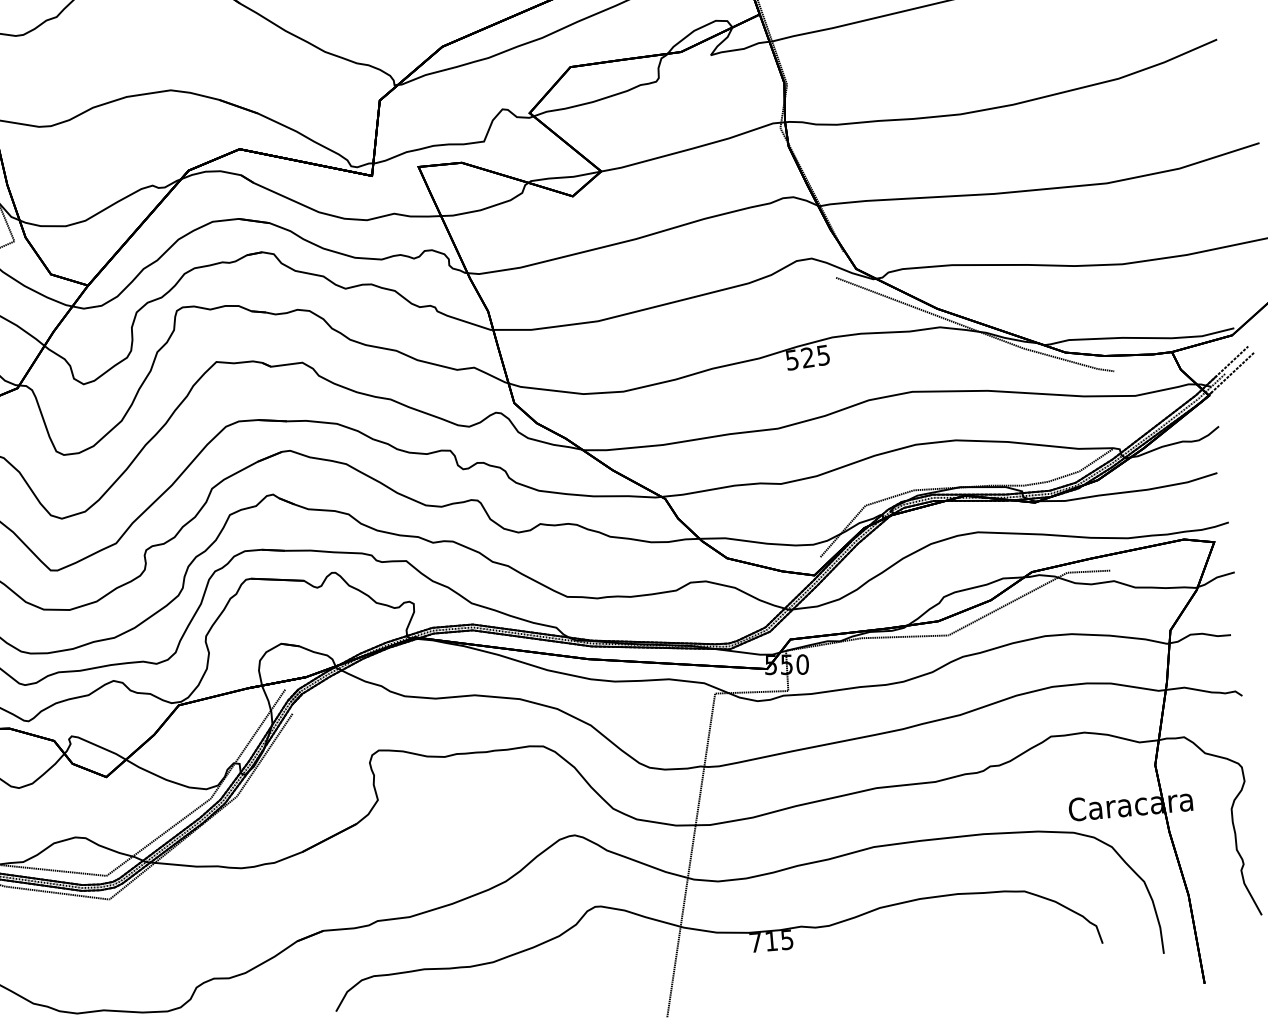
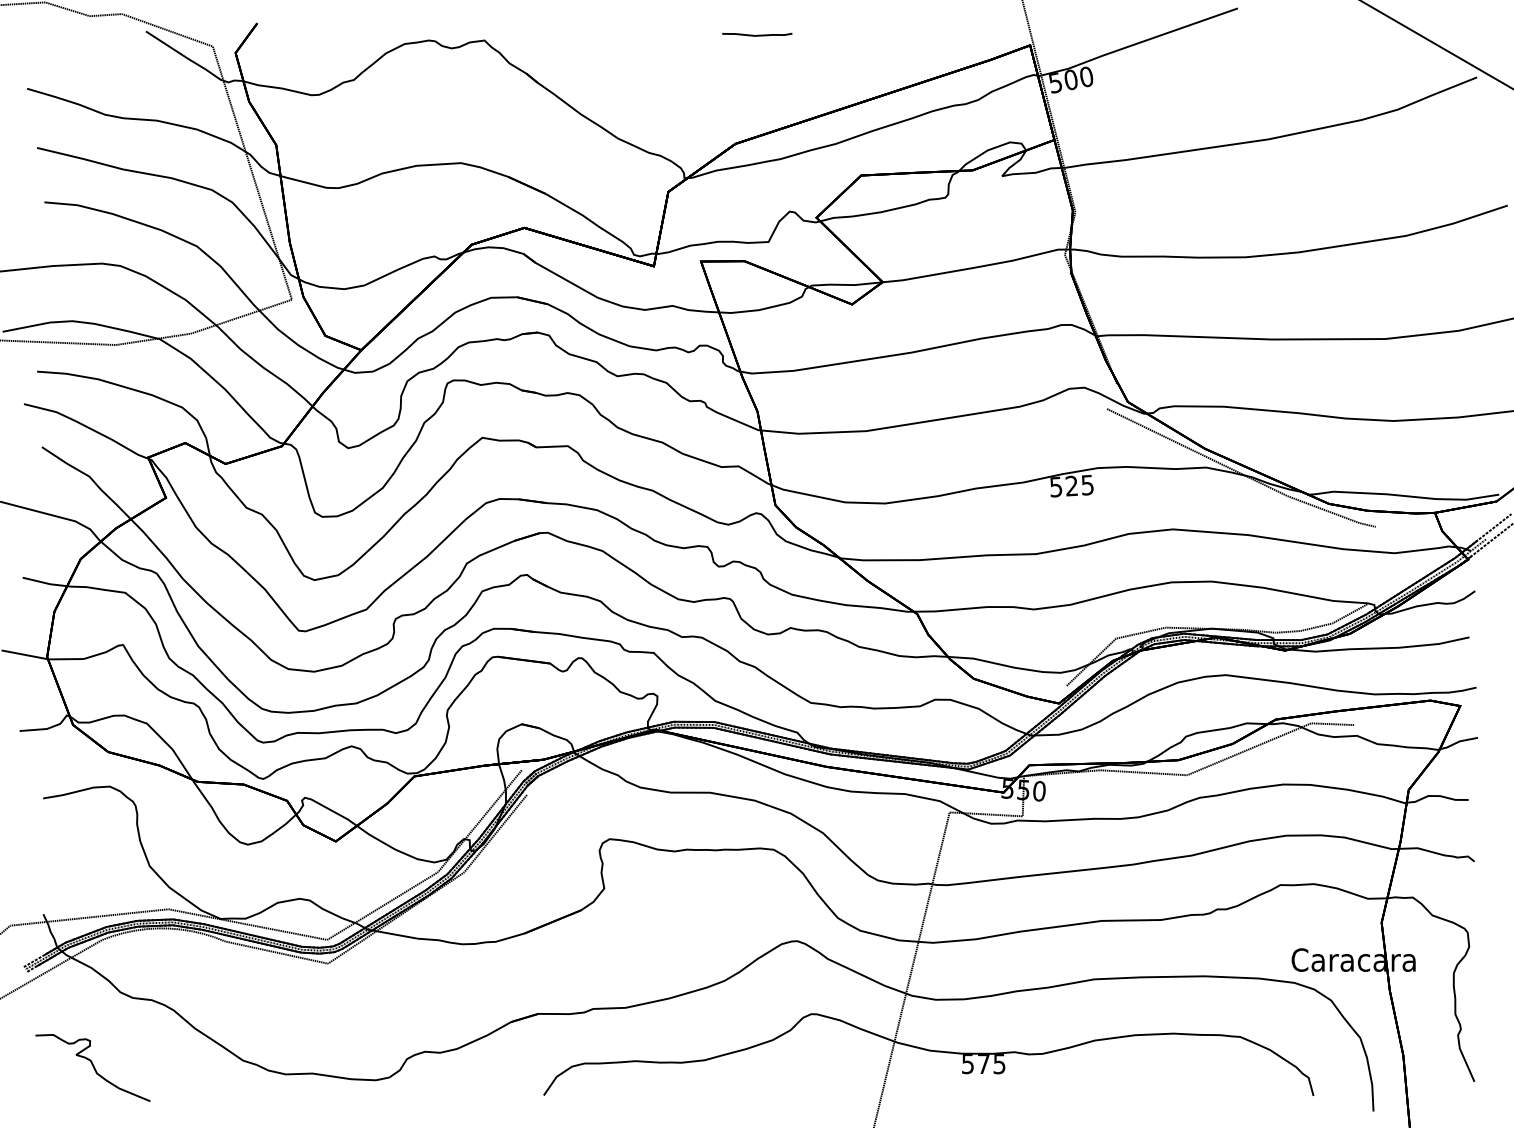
text: (763, 942) -> (975, 1064), 715 -> 575

